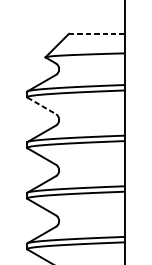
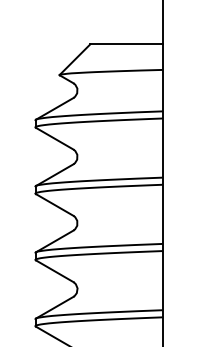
line: (96, 33) -> (126, 44), dashed -> solid
line: (41, 105) -> (54, 138), dashed -> solid

